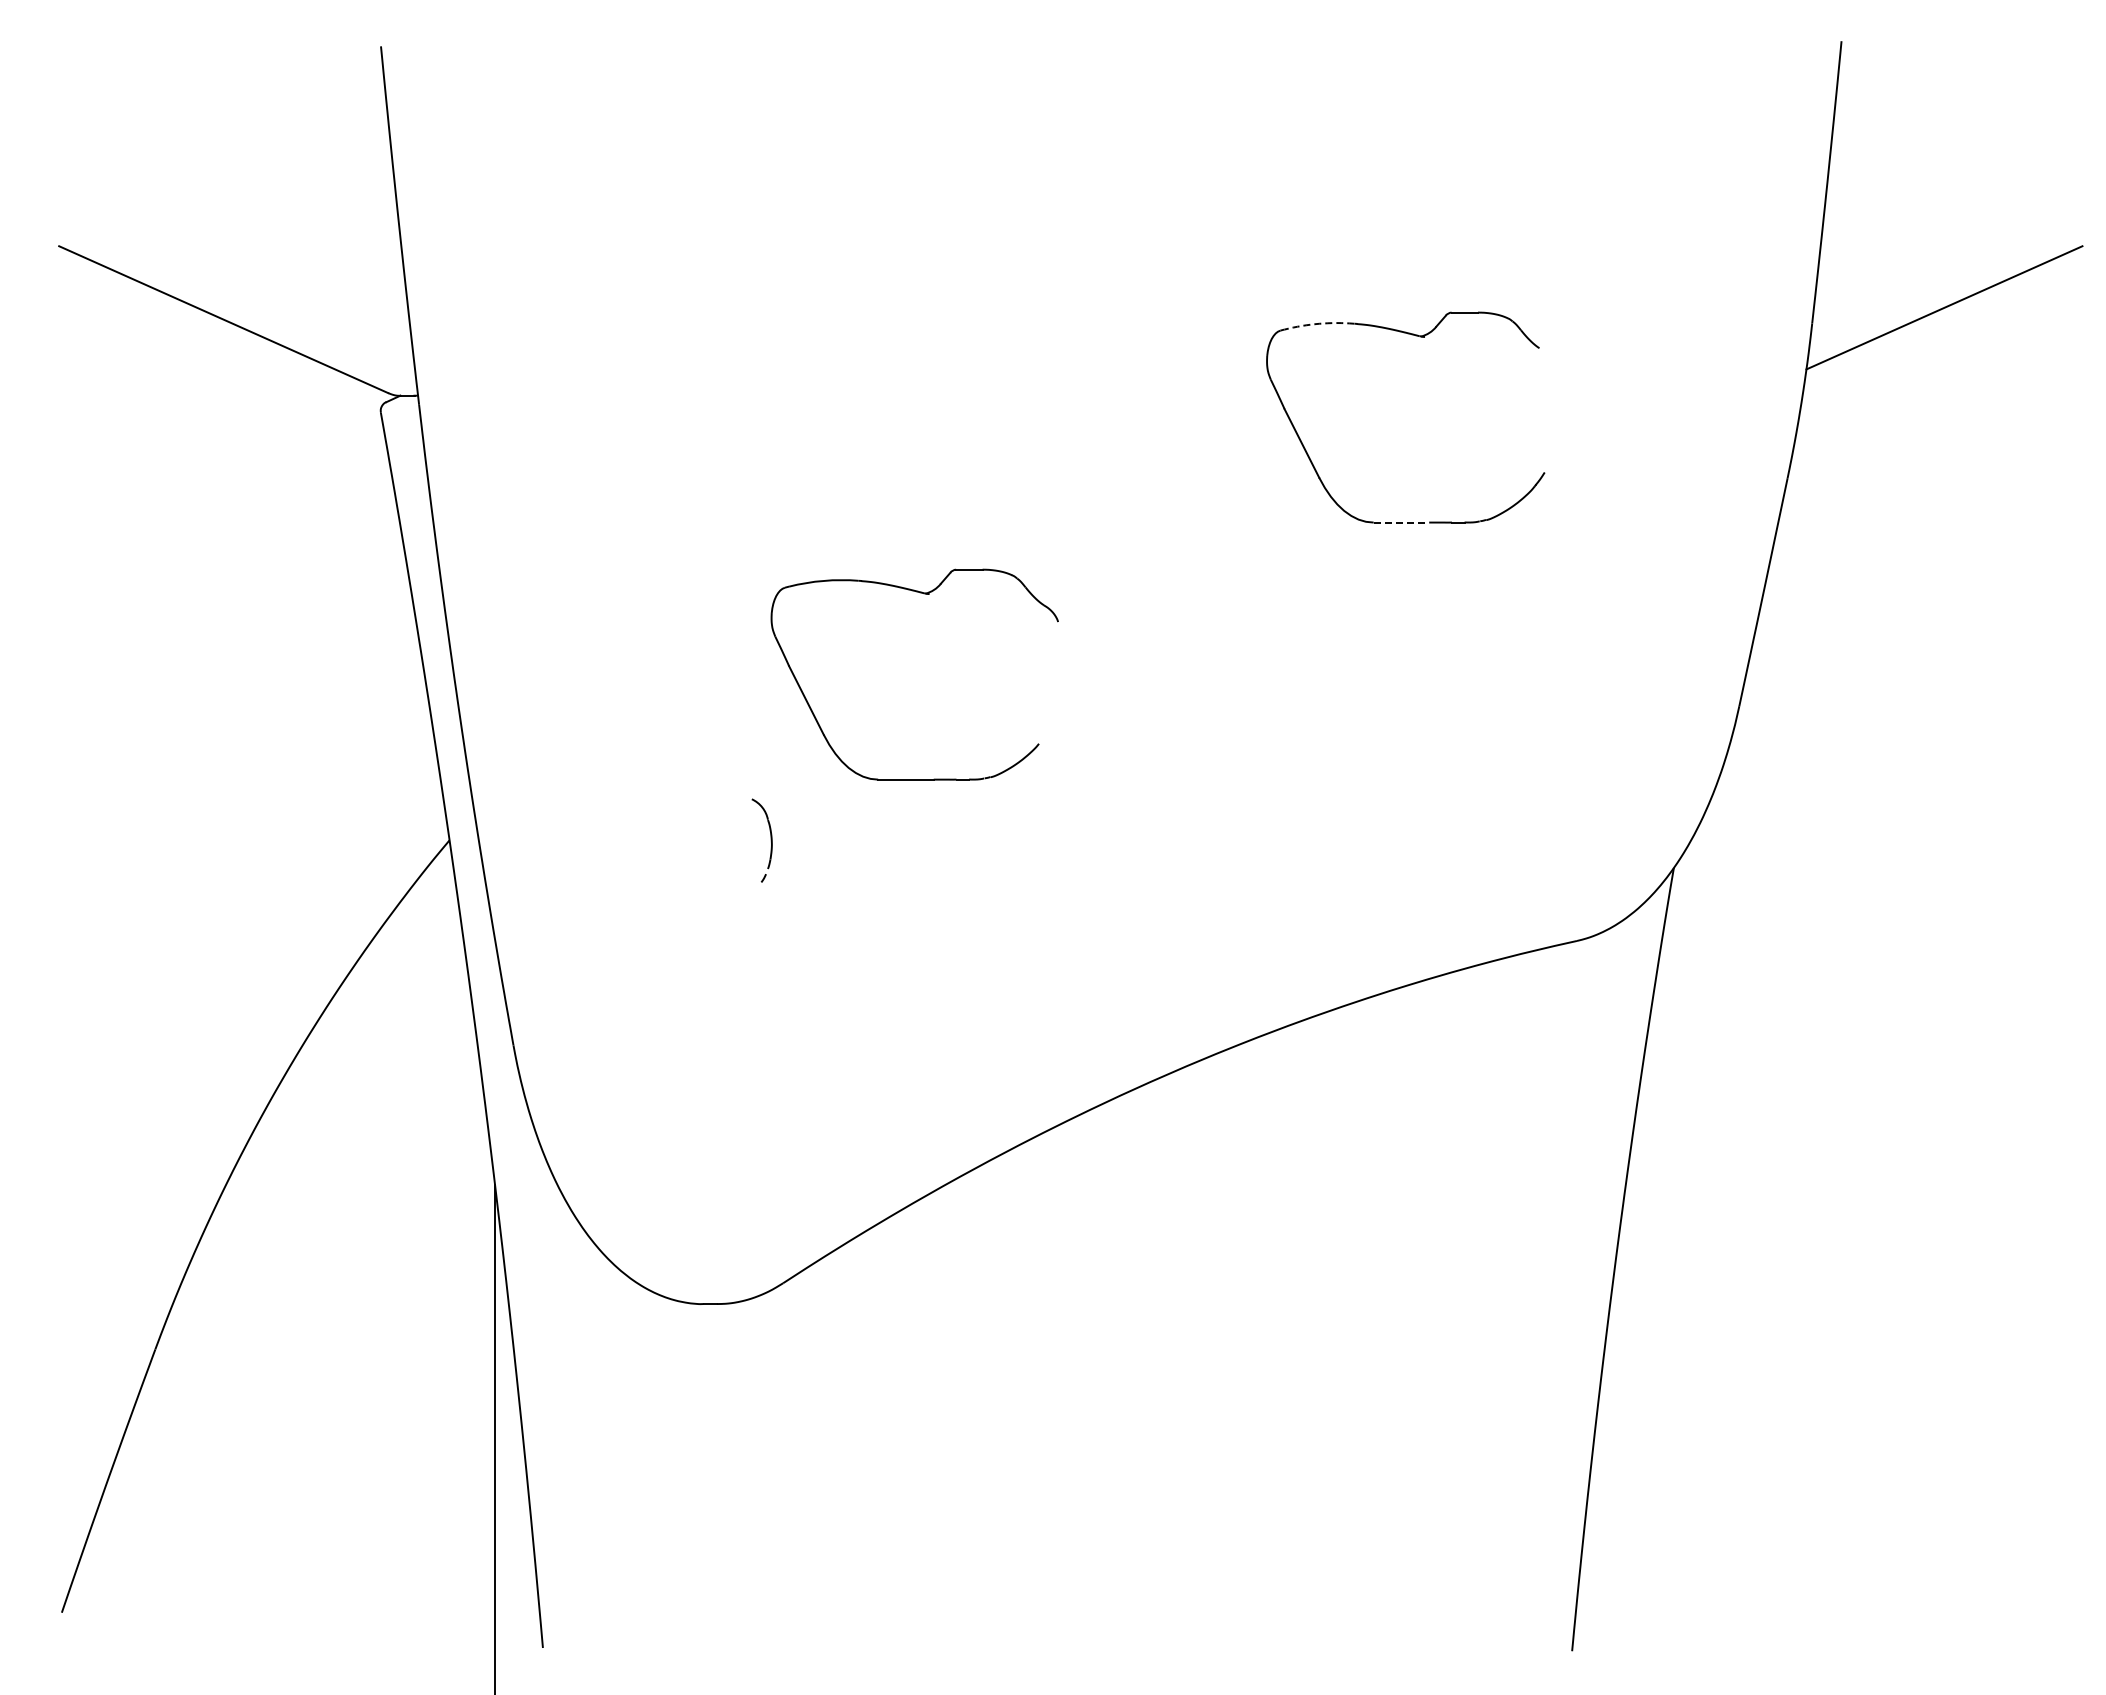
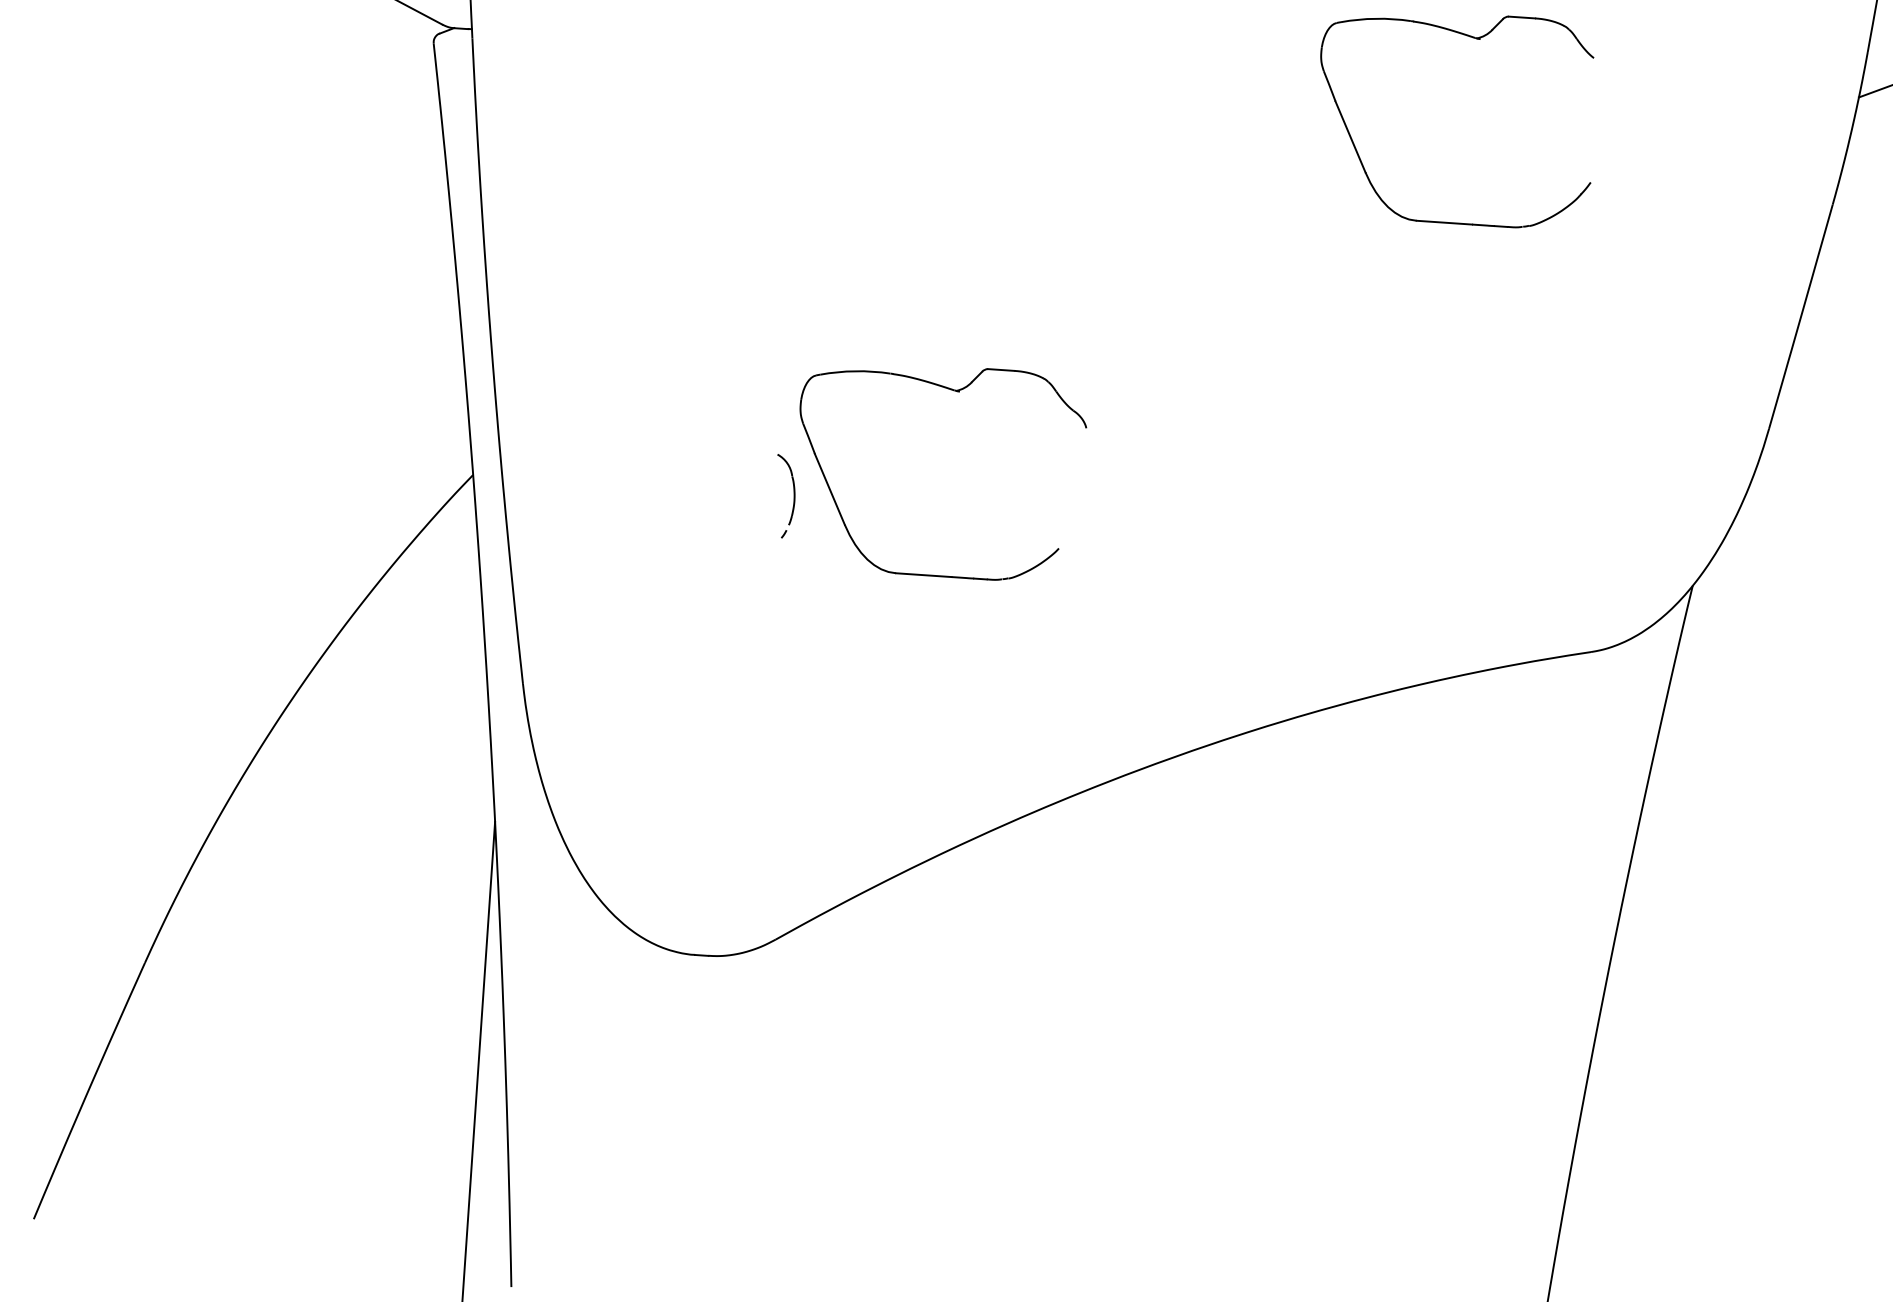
arc: (1319, 323) -> (1376, 18), dashed -> solid
line: (1401, 522) -> (1444, 222), dashed -> solid
part: (924, 594) -> (954, 391), moved

